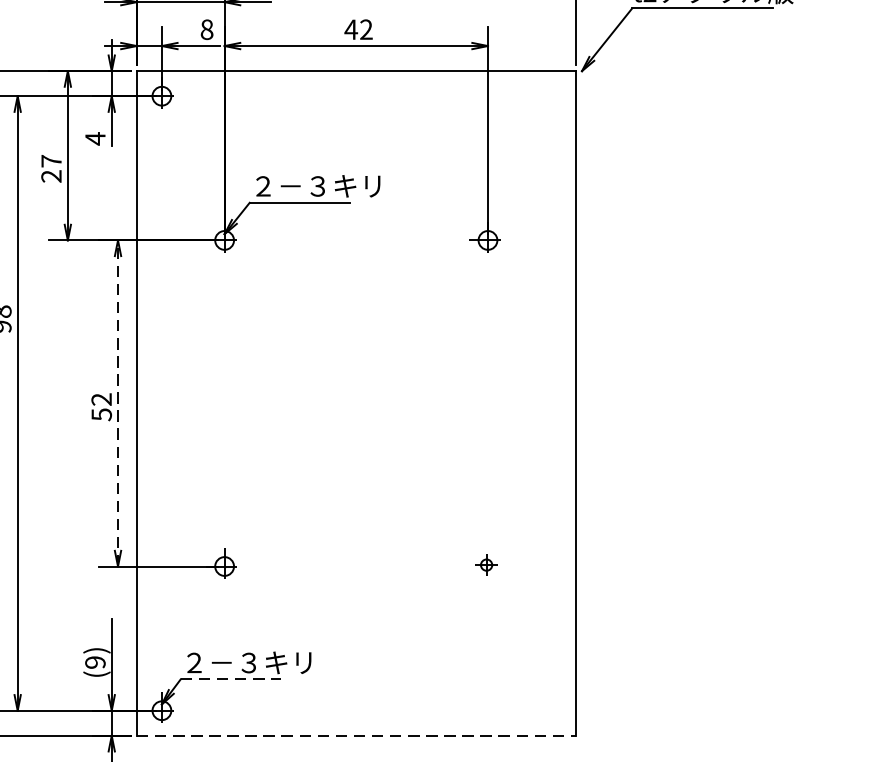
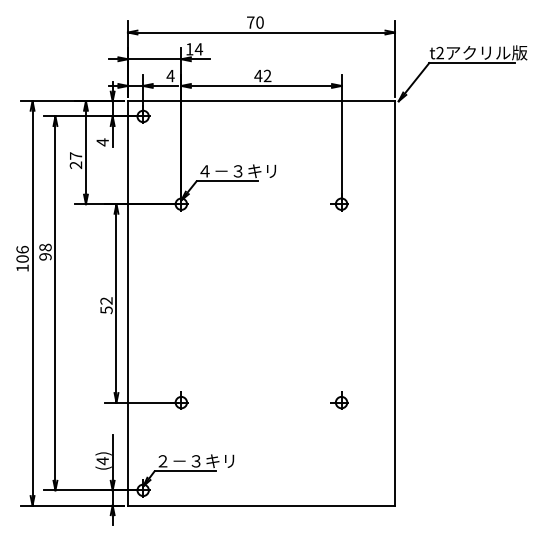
text: (206, 28) -> (170, 75), 8 -> 4
text: (262, 186) -> (204, 171), ２－３キリ -> ４－３キリ
line: (118, 401) -> (116, 302), dashed -> solid
part: (484, 563) -> (339, 400), size x1.67
text: (95, 663) -> (102, 461), (9) -> (4)
line: (231, 679) -> (185, 471), dashed -> solid
line: (356, 735) -> (261, 505), dashed -> solid

